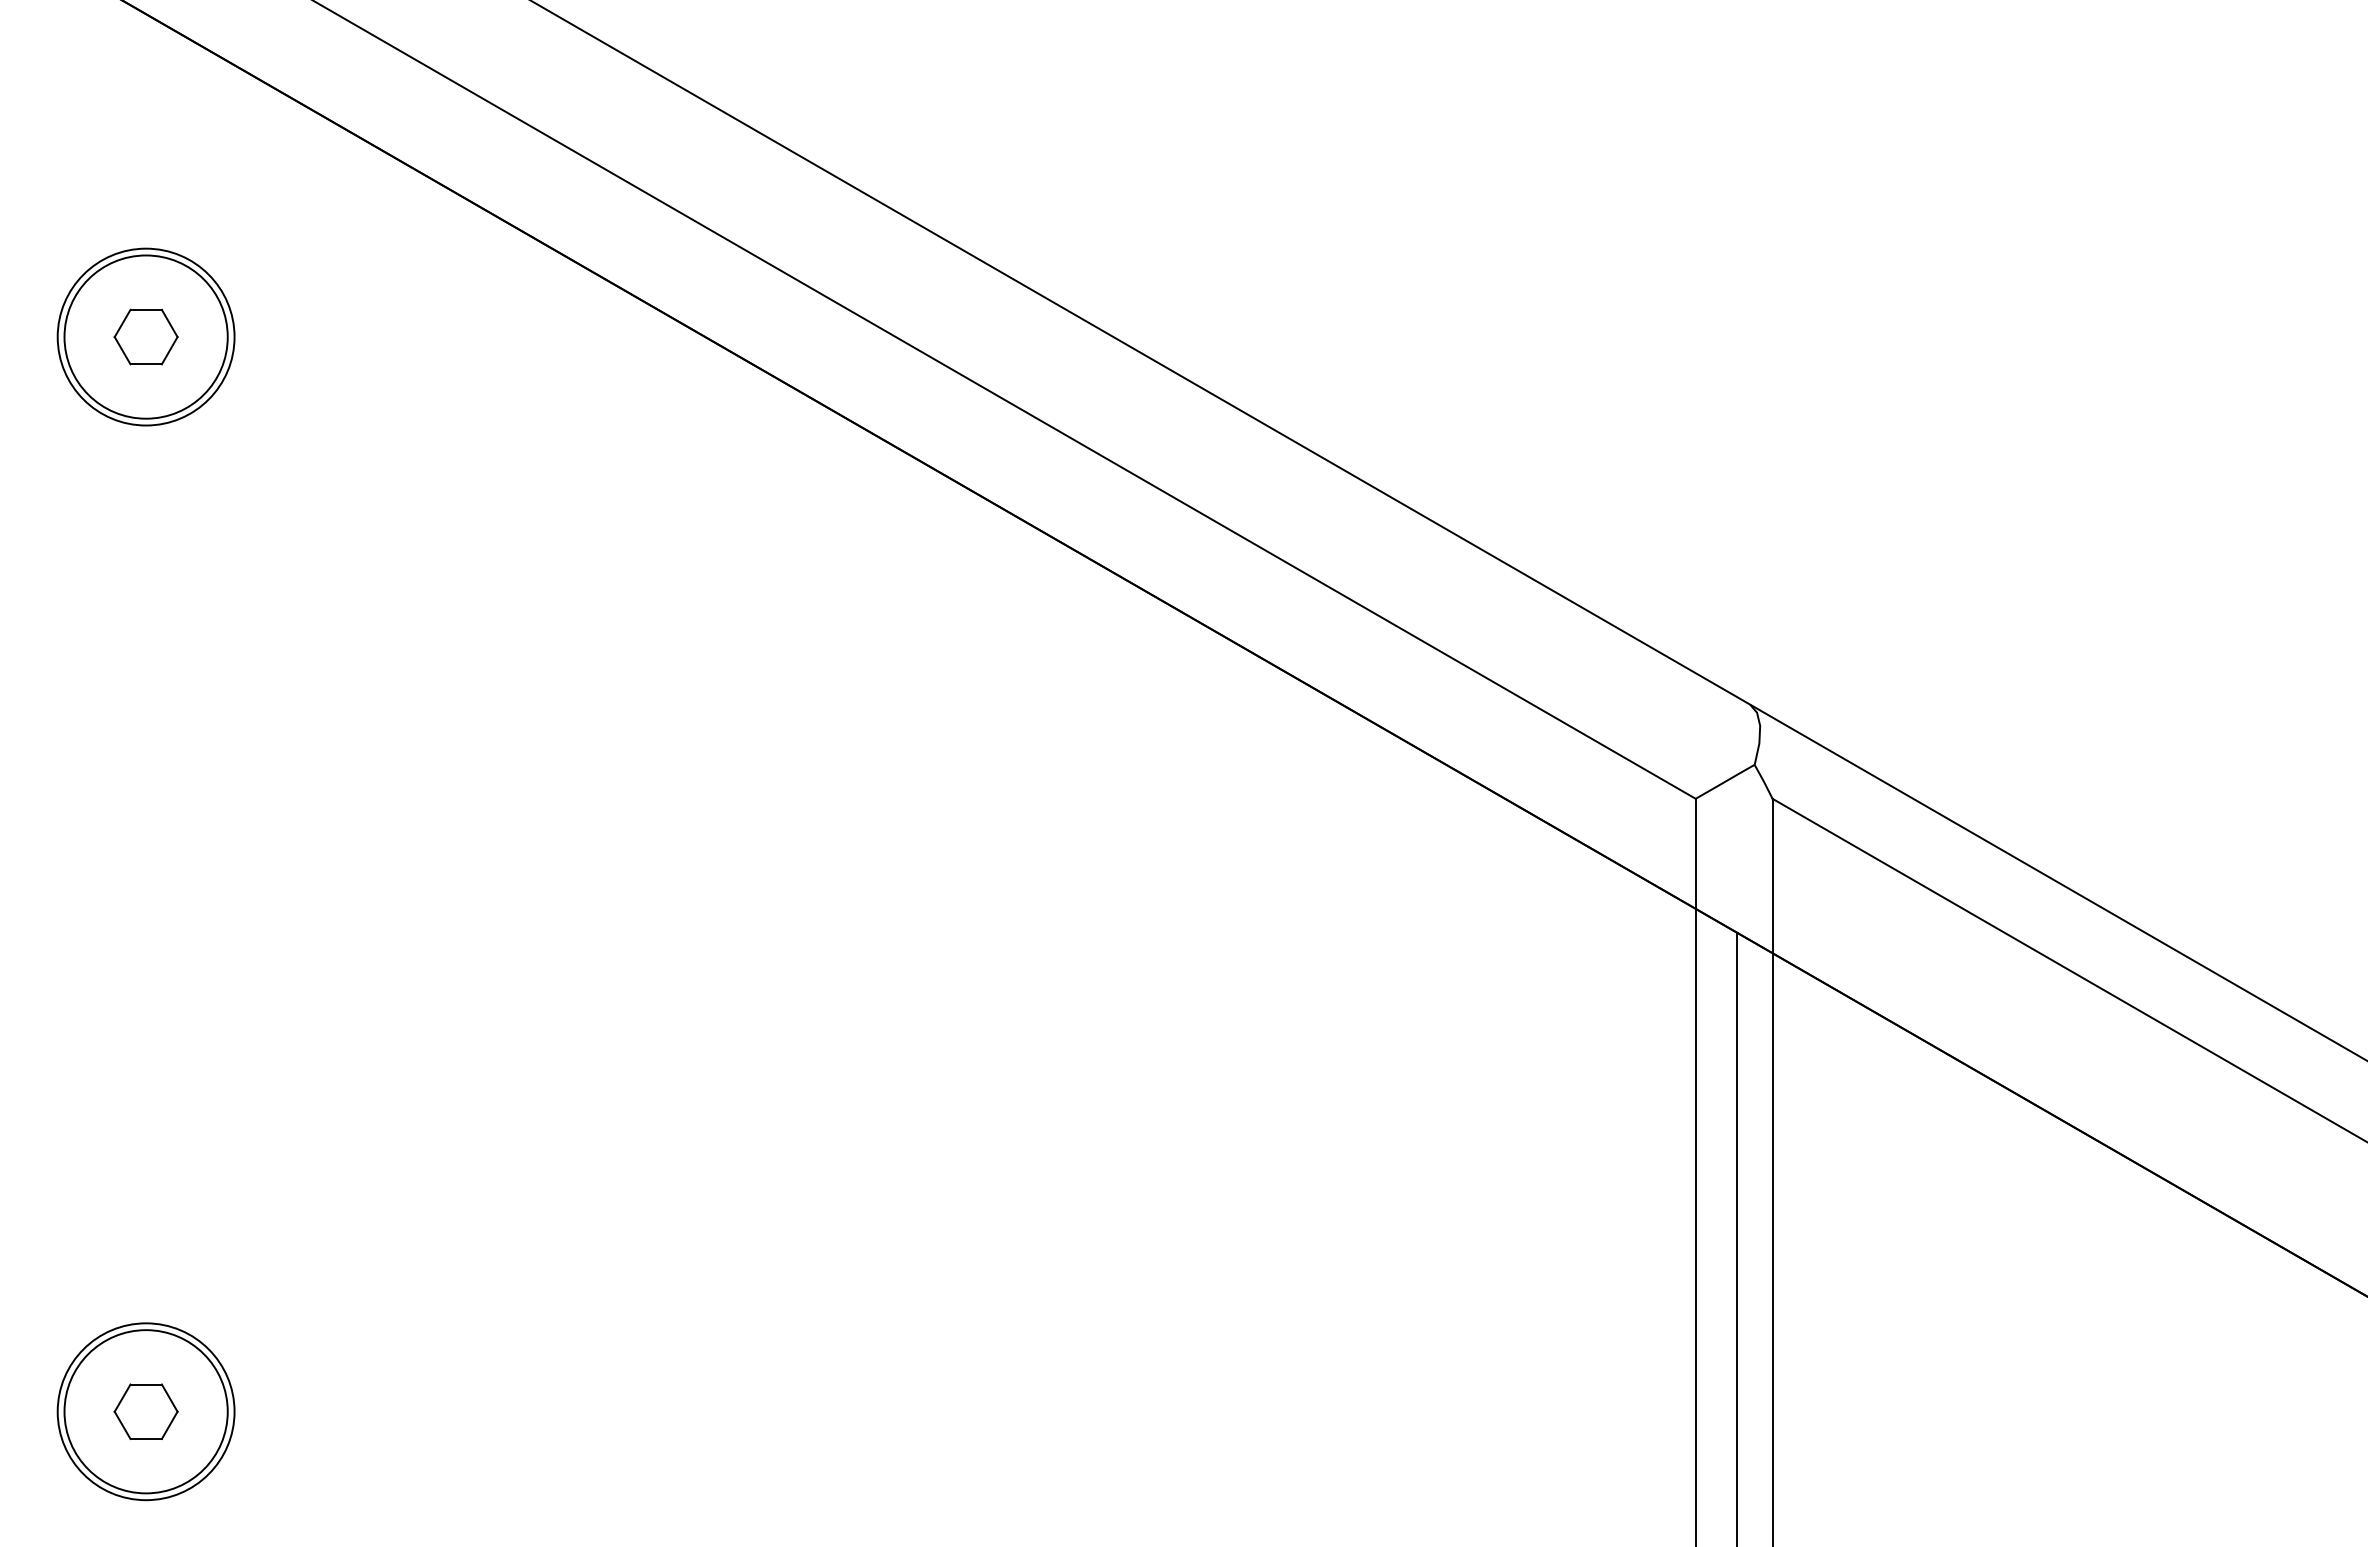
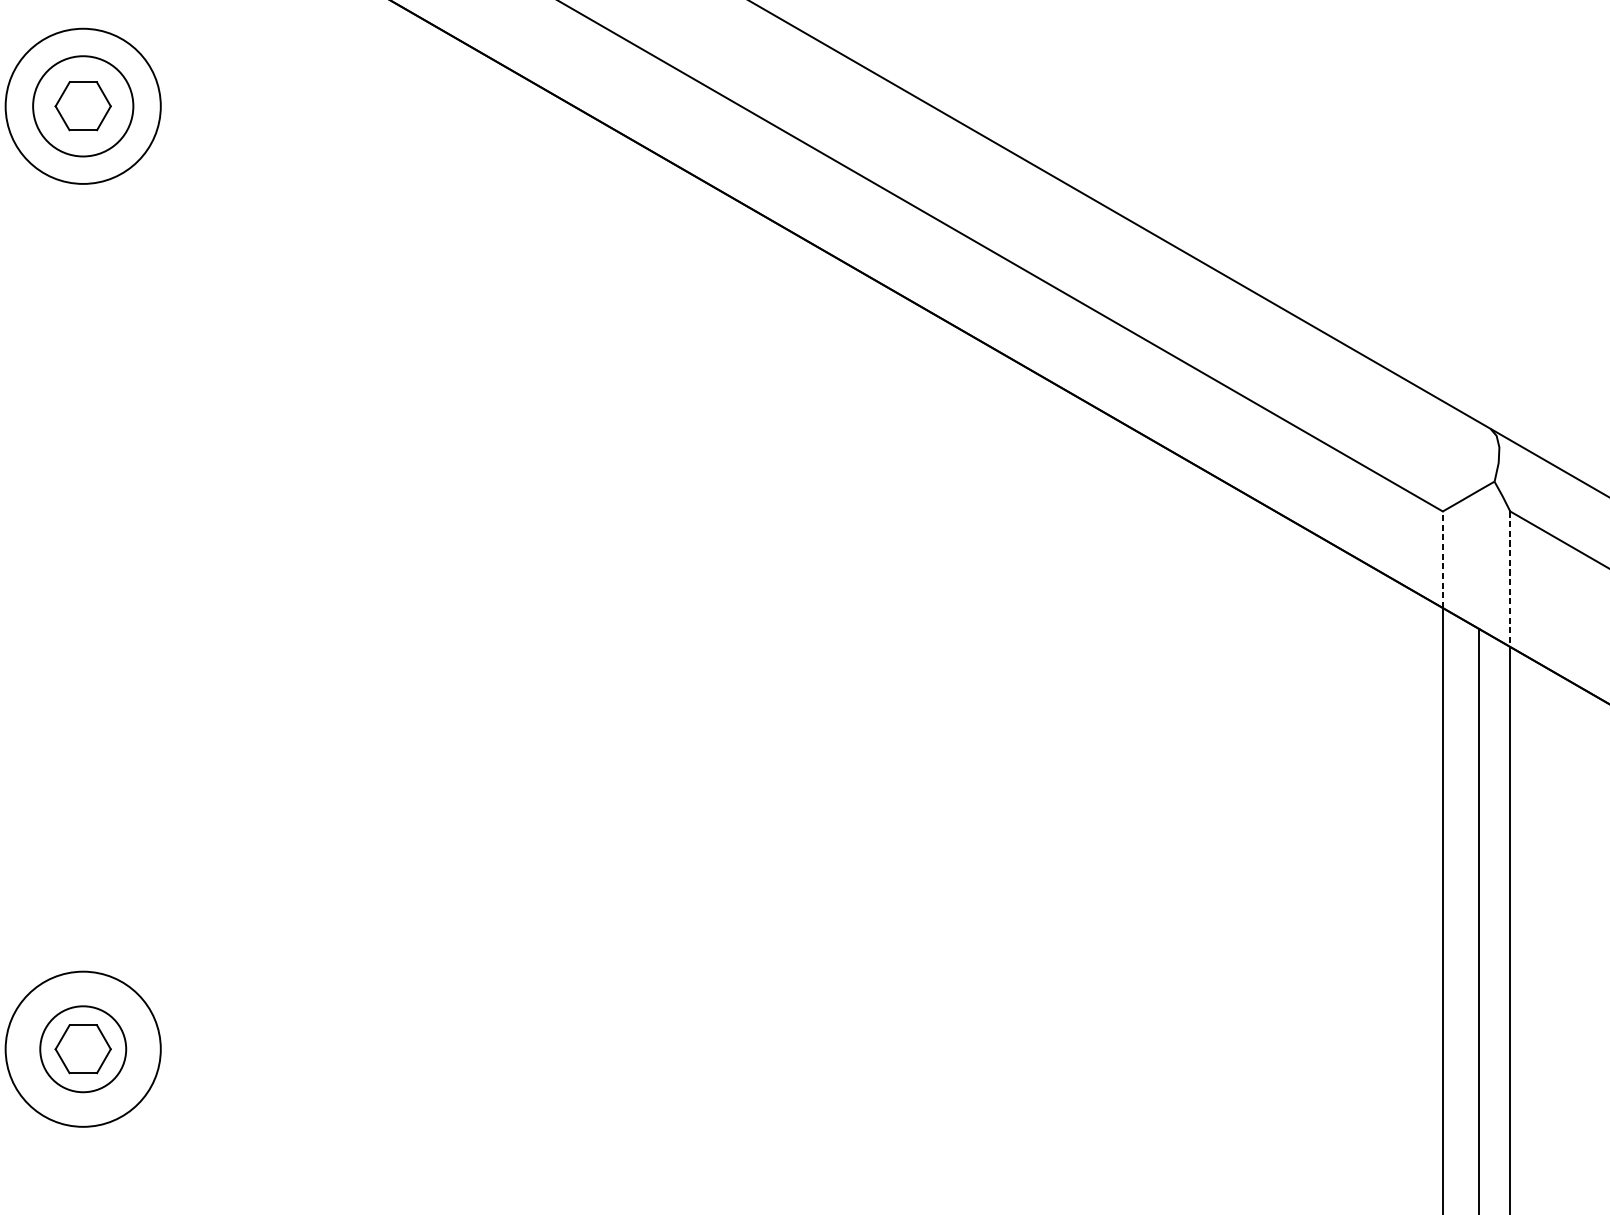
circle: (145, 336) -> (82, 105), size x0.7
line: (1695, 853) -> (1442, 559), solid -> dashed
line: (1772, 876) -> (1510, 579), solid -> dashed
circle: (145, 1411) -> (82, 1049), size x0.6

